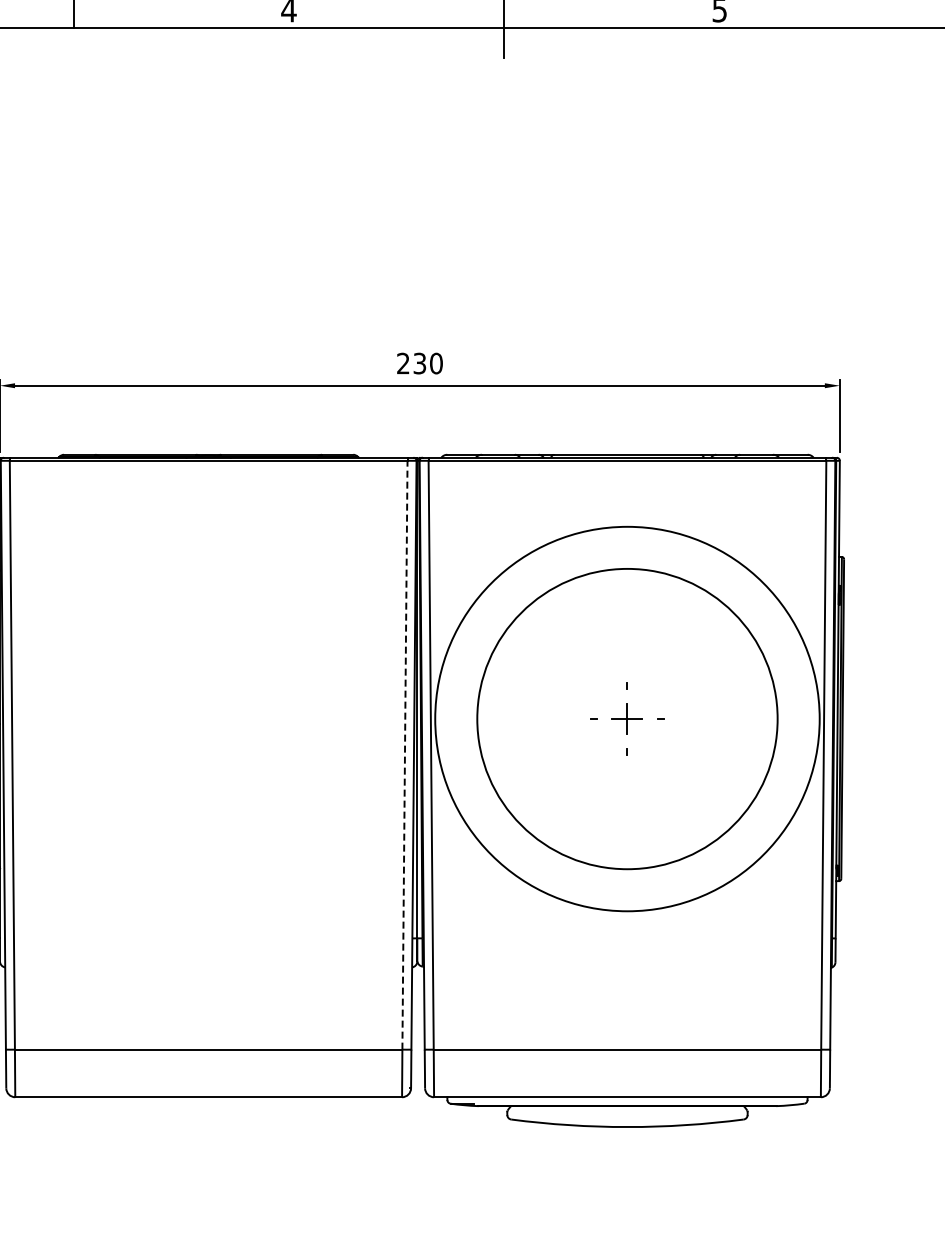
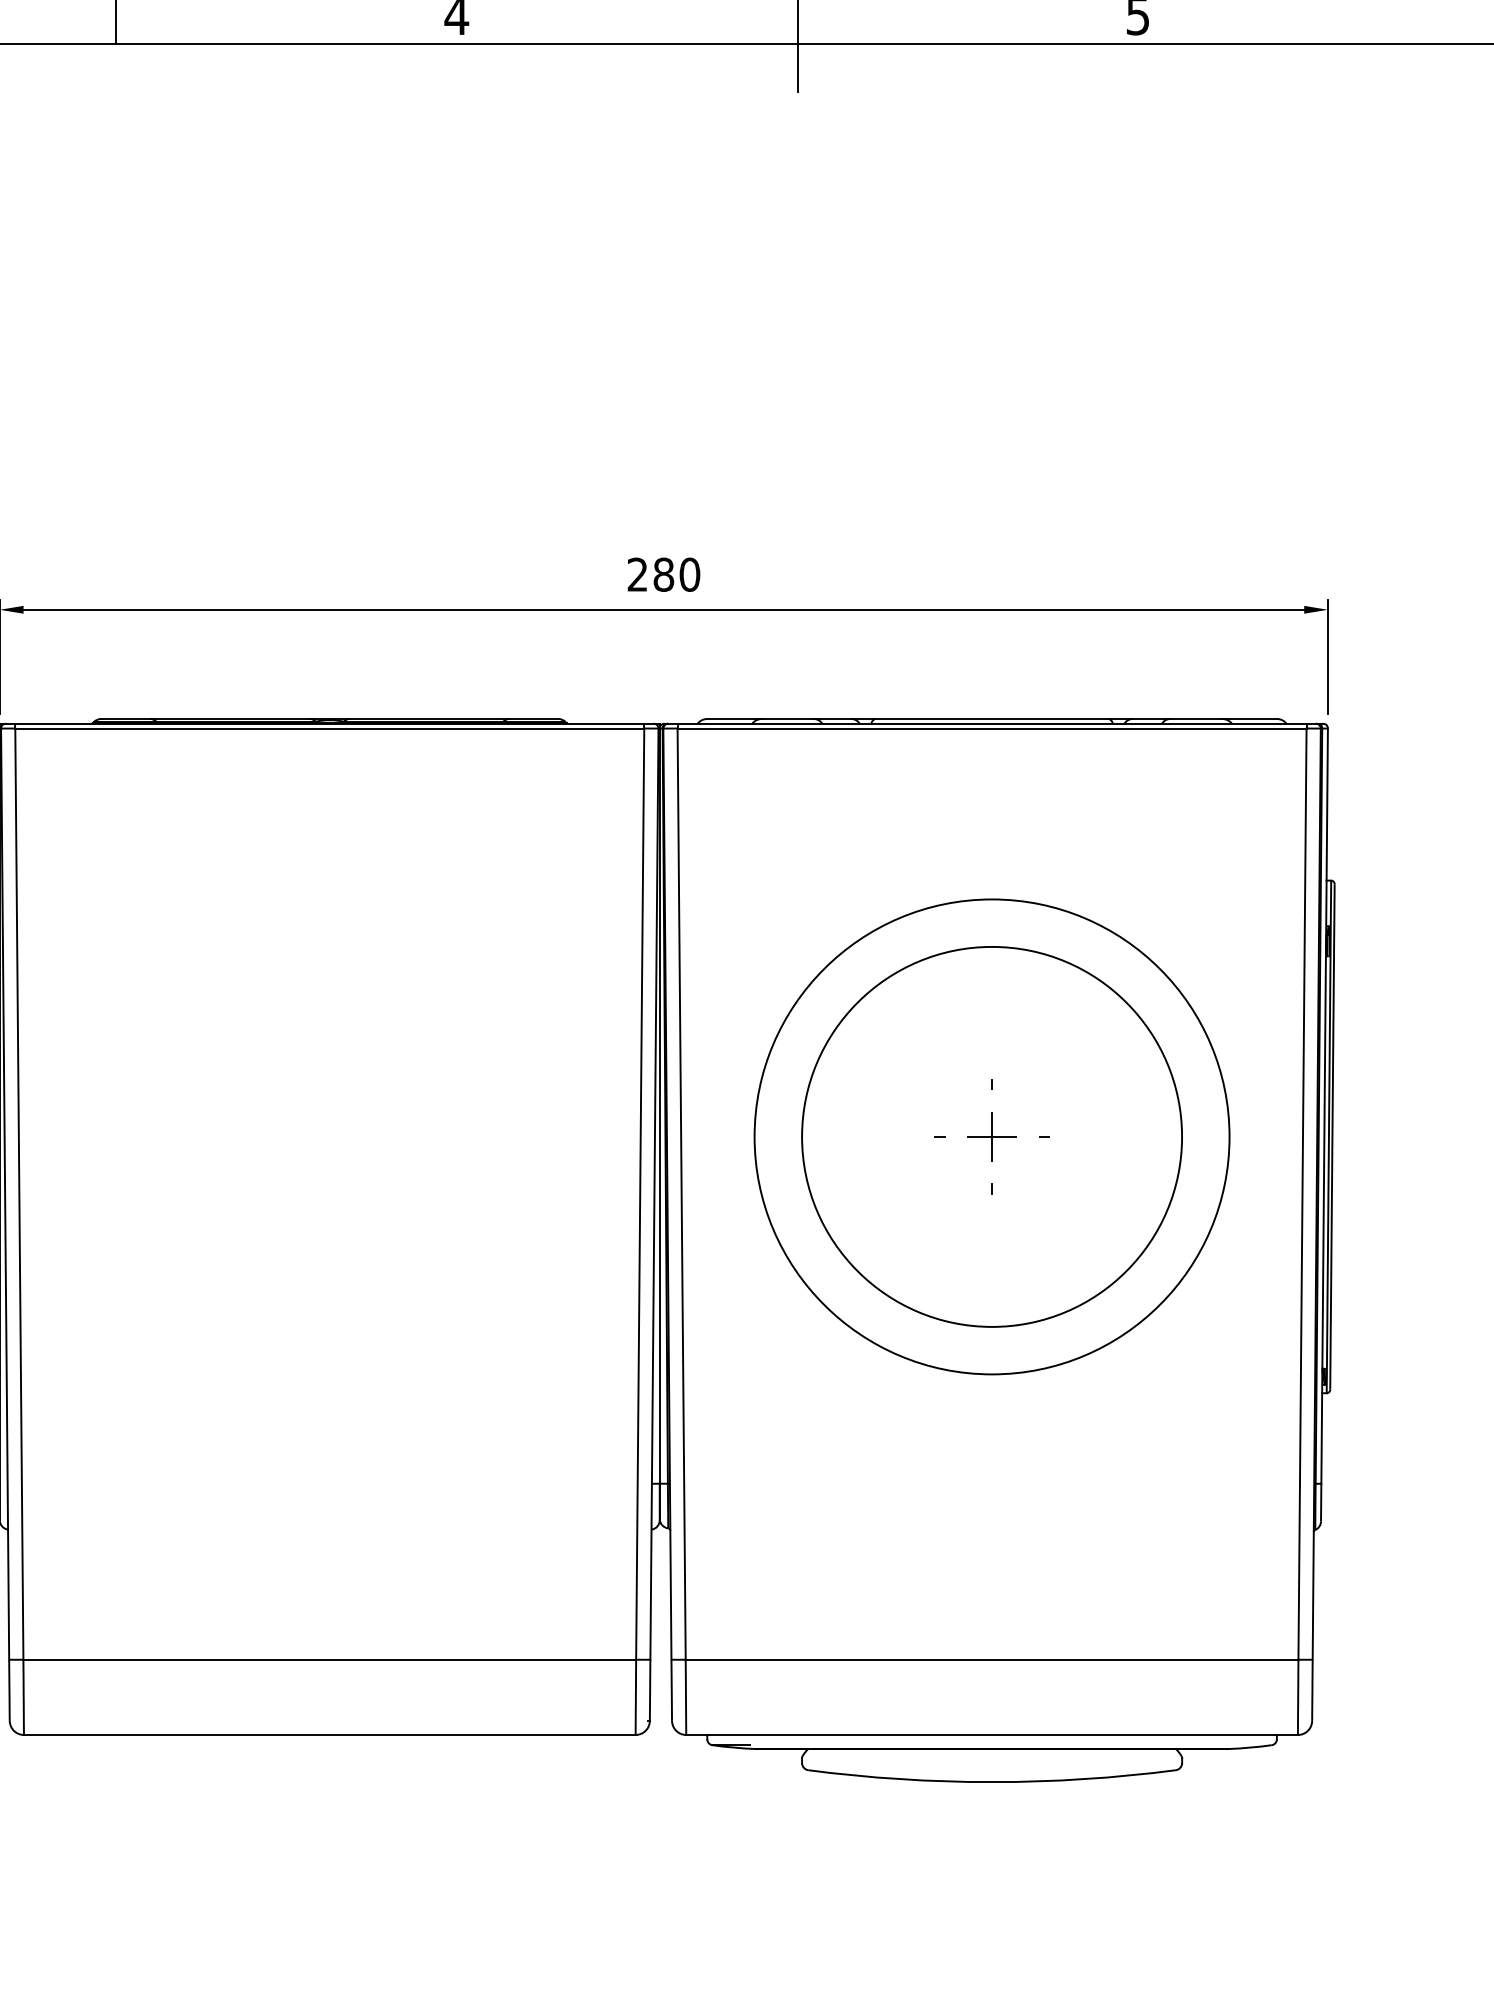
text: (419, 363) -> (663, 574), 230 -> 280
circle: (627, 718) -> (992, 1136), size x0.62
line: (404, 754) -> (639, 1192), dashed -> solid

